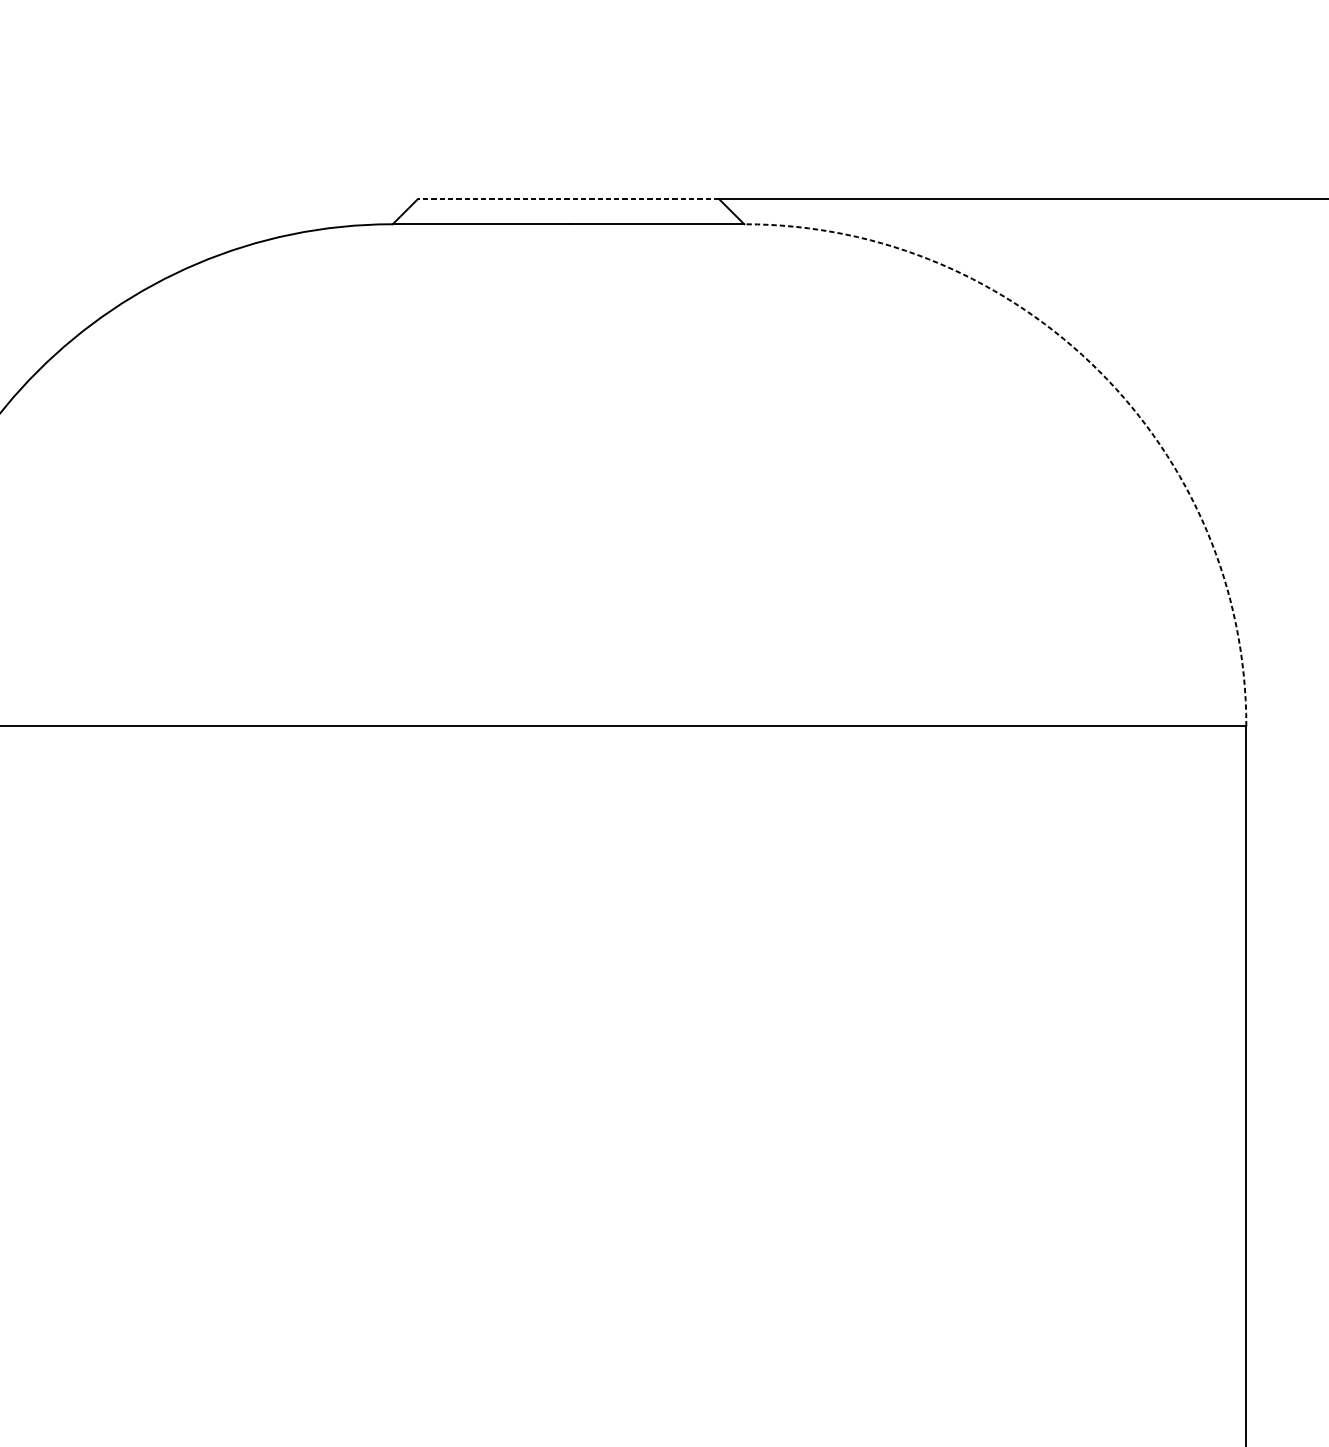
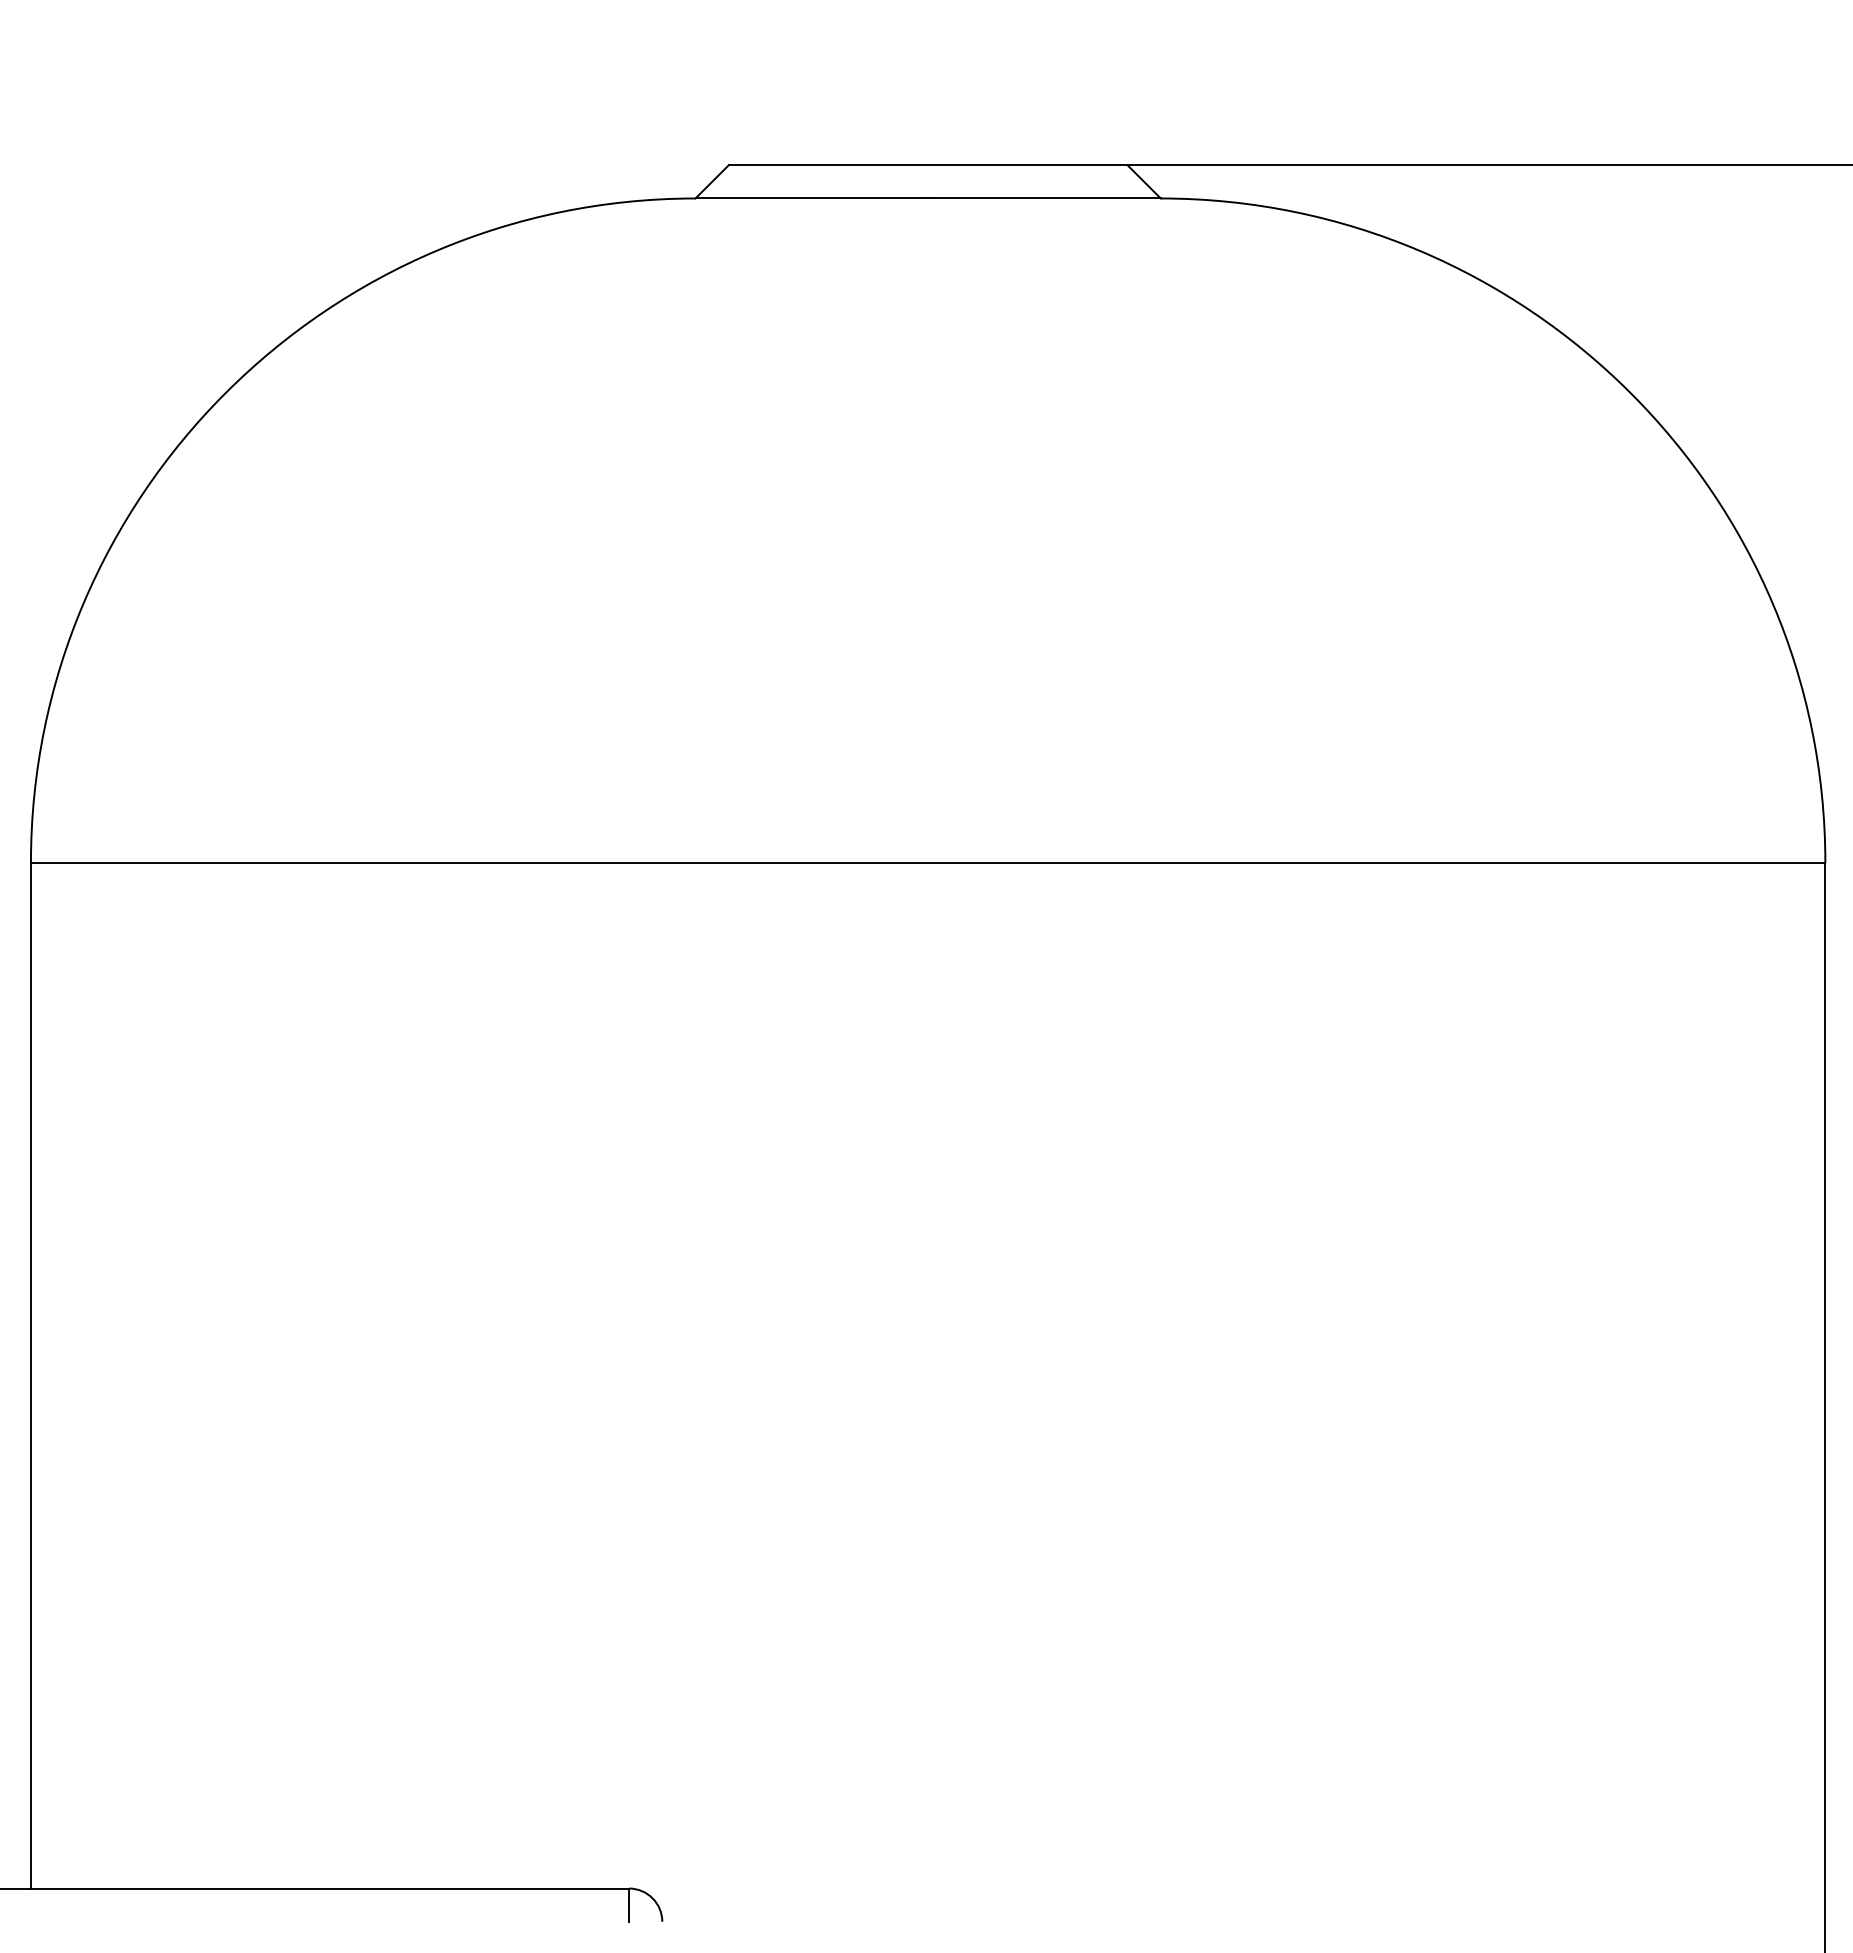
line: (568, 199) -> (927, 165), dashed -> solid
arc: (1099, 371) -> (1630, 393), dashed -> solid

